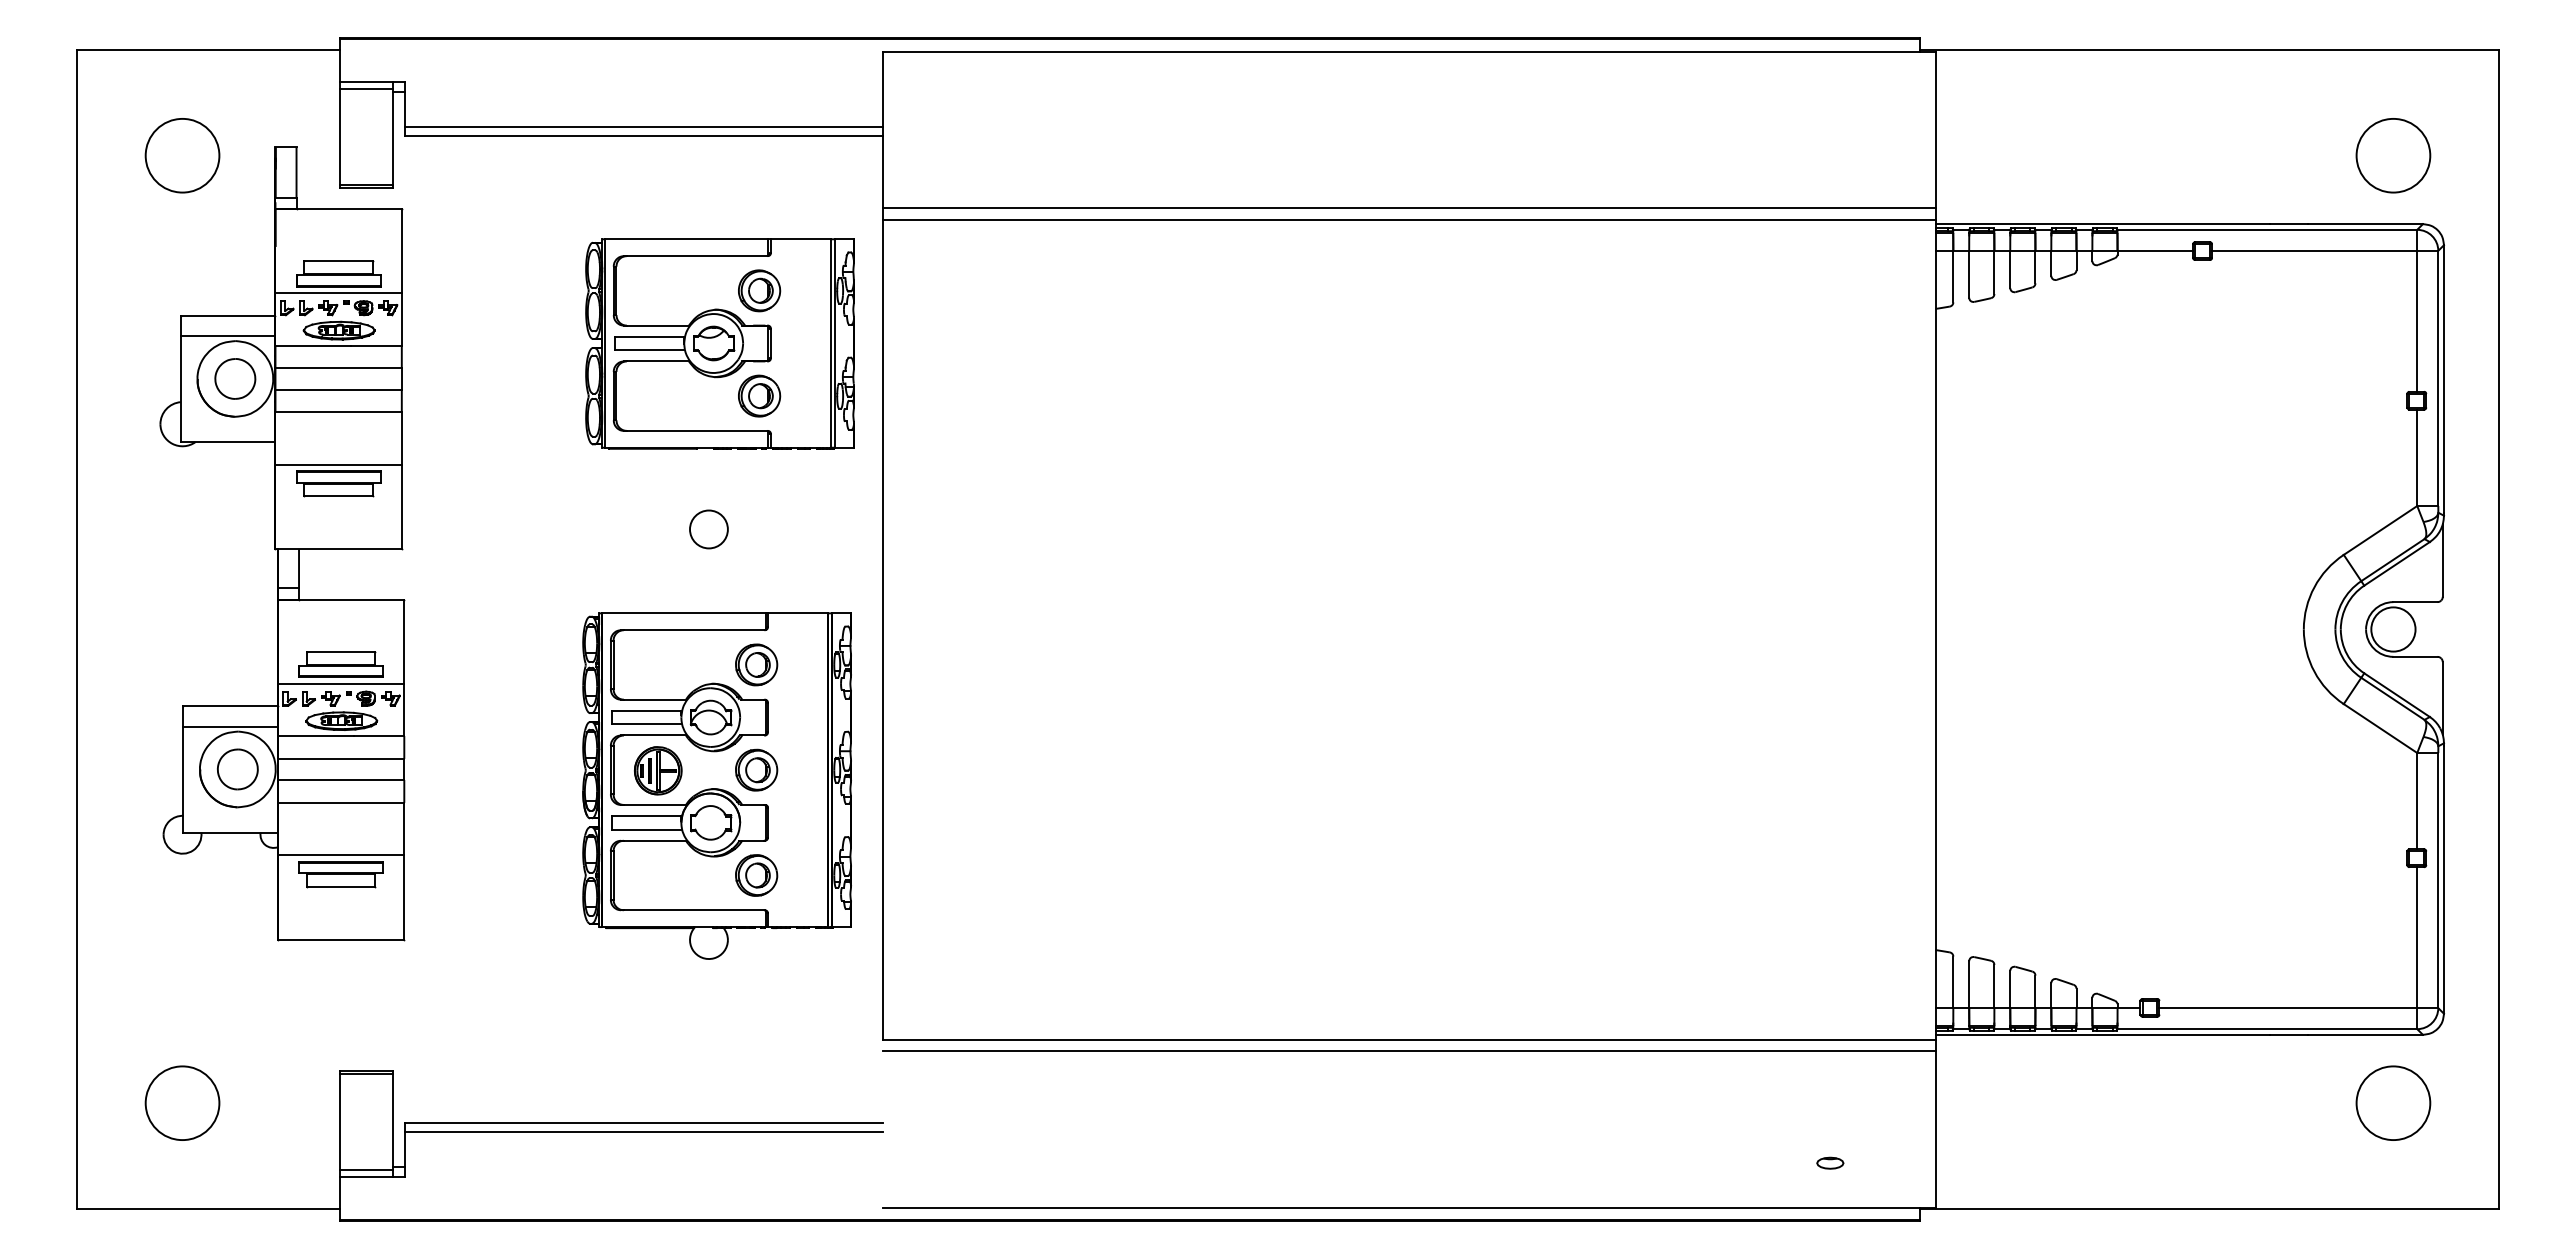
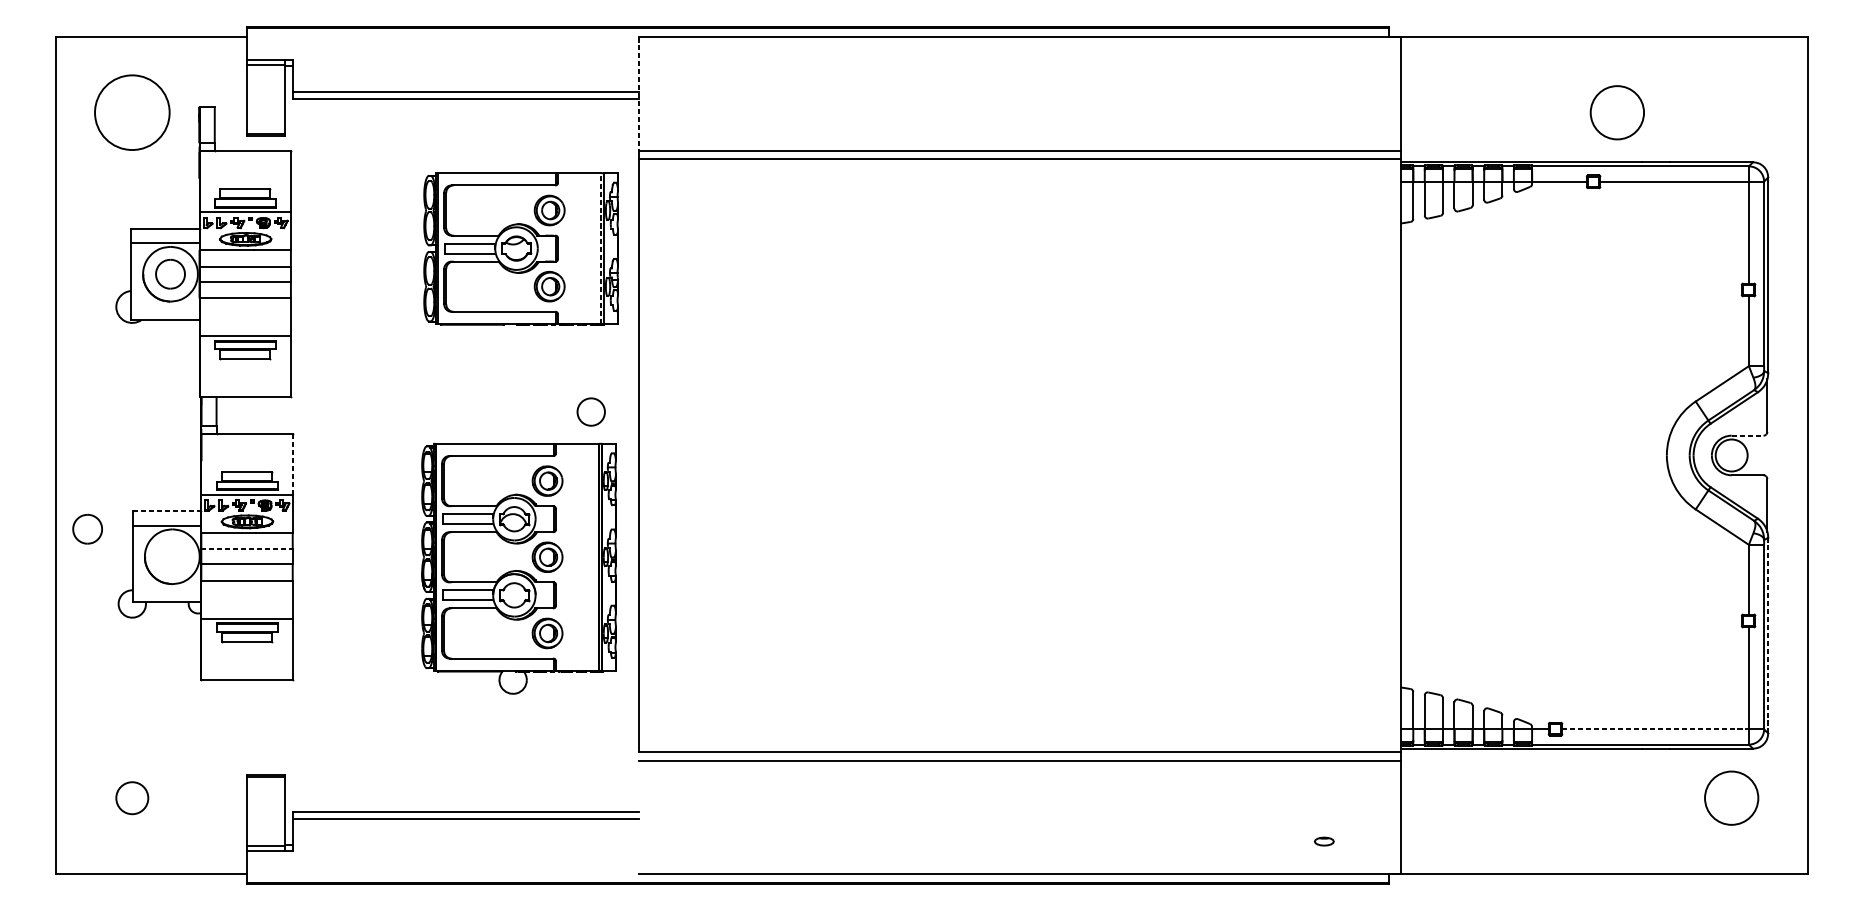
line: (882, 130) -> (638, 94), solid -> dashed
circle: (182, 155) -> (132, 112), size x1.4
circle: (2393, 155) -> (1617, 112), moved
line: (830, 343) -> (601, 248), solid -> dashed
circle: (708, 529) -> (590, 412), moved
line: (2415, 602) -> (1747, 435), solid -> dashed
line: (404, 641) -> (292, 464), solid -> dashed
line: (231, 706) -> (167, 511), solid -> dashed
line: (341, 758) -> (247, 548), solid -> dashed
part: (237, 769) -> (87, 529), moved
part: (658, 770) -> (476, 557), removed
line: (2443, 879) -> (1767, 636), solid -> dashed
line: (2288, 1008) -> (1655, 729), solid -> dashed
circle: (182, 1103) -> (132, 798), size x0.6

